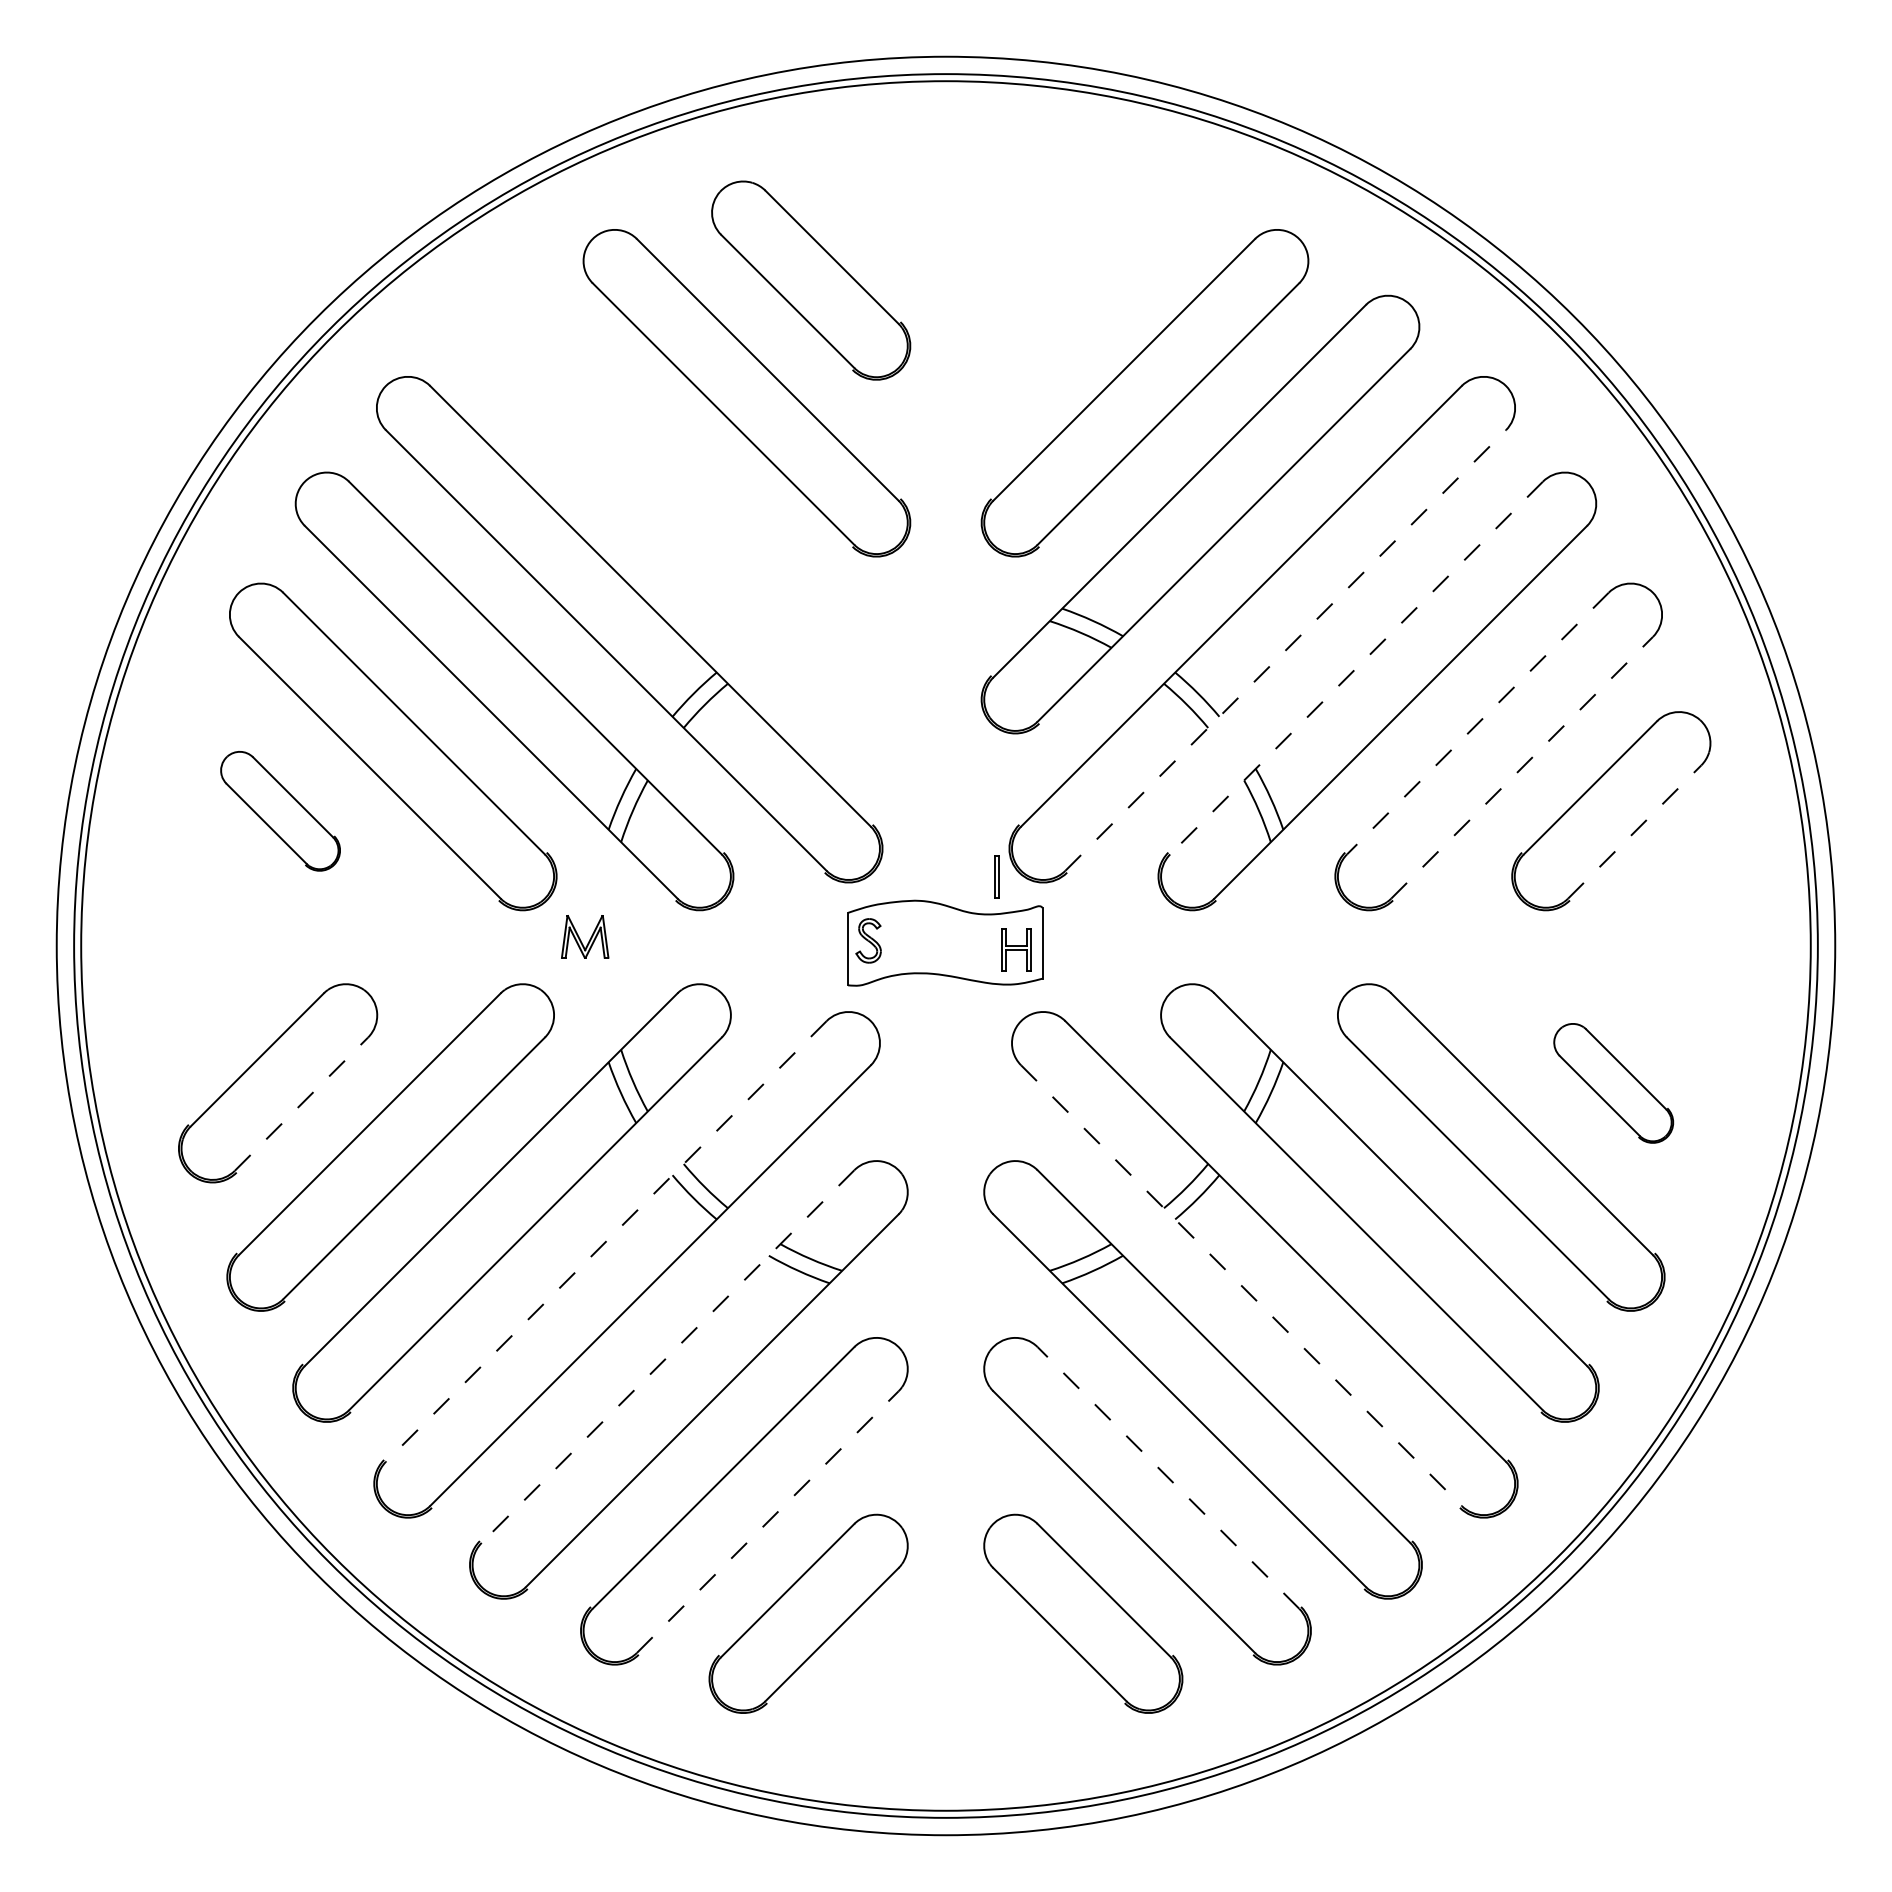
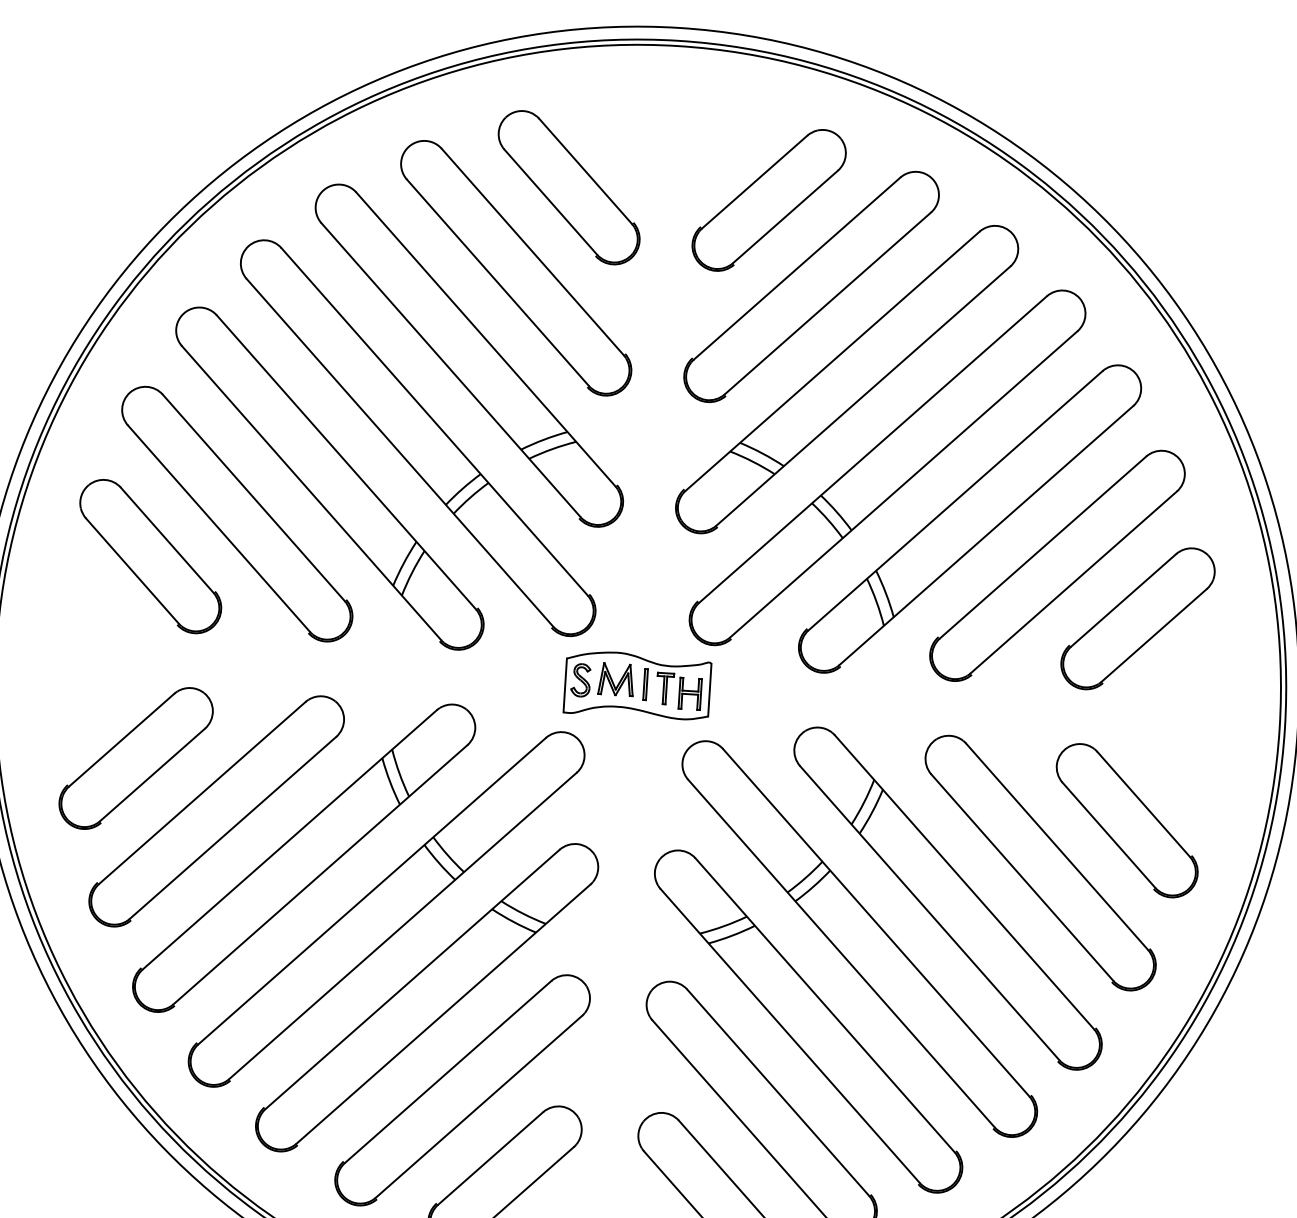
part: (1080, 280) -> (768, 200), added
part: (691, 514) -> (469, 355), added
line: (1285, 650) -> (903, 484), dashed -> solid
line: (1356, 668) -> (955, 501), dashed -> solid
line: (1477, 723) -> (1042, 547), dashed -> solid
line: (1522, 767) -> (1074, 582), dashed -> solid
part: (280, 811) -> (150, 556), size x1.67
line: (1635, 831) -> (1154, 634), dashed -> solid
part: (996, 876) -> (645, 684), moved
part: (585, 936) -> (616, 679), moved
part: (981, 944) -> (664, 688), added
part: (1613, 1083) -> (1126, 820), size x1.67
line: (301, 1103) -> (152, 774), dashed -> solid
line: (606, 1241) -> (372, 891), dashed -> solid
line: (1241, 1285) -> (841, 953), dashed -> solid
line: (668, 1356) -> (413, 979), dashed -> solid
line: (1168, 1477) -> (778, 1092), dashed -> solid
line: (768, 1521) -> (479, 1106), dashed -> solid

